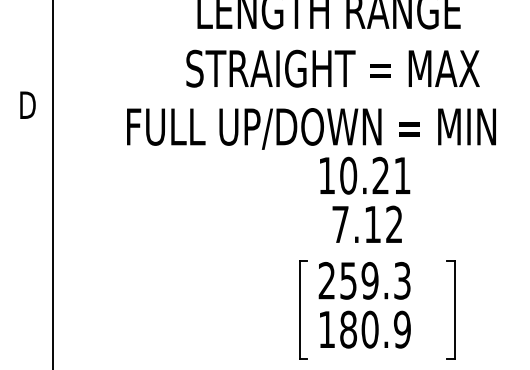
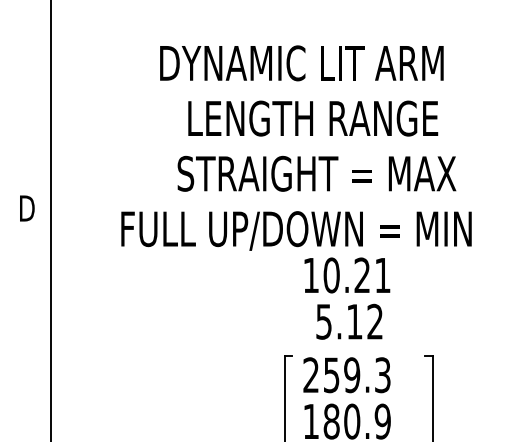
text: (339, 224) -> (323, 321), 7.12 -> 5.12

